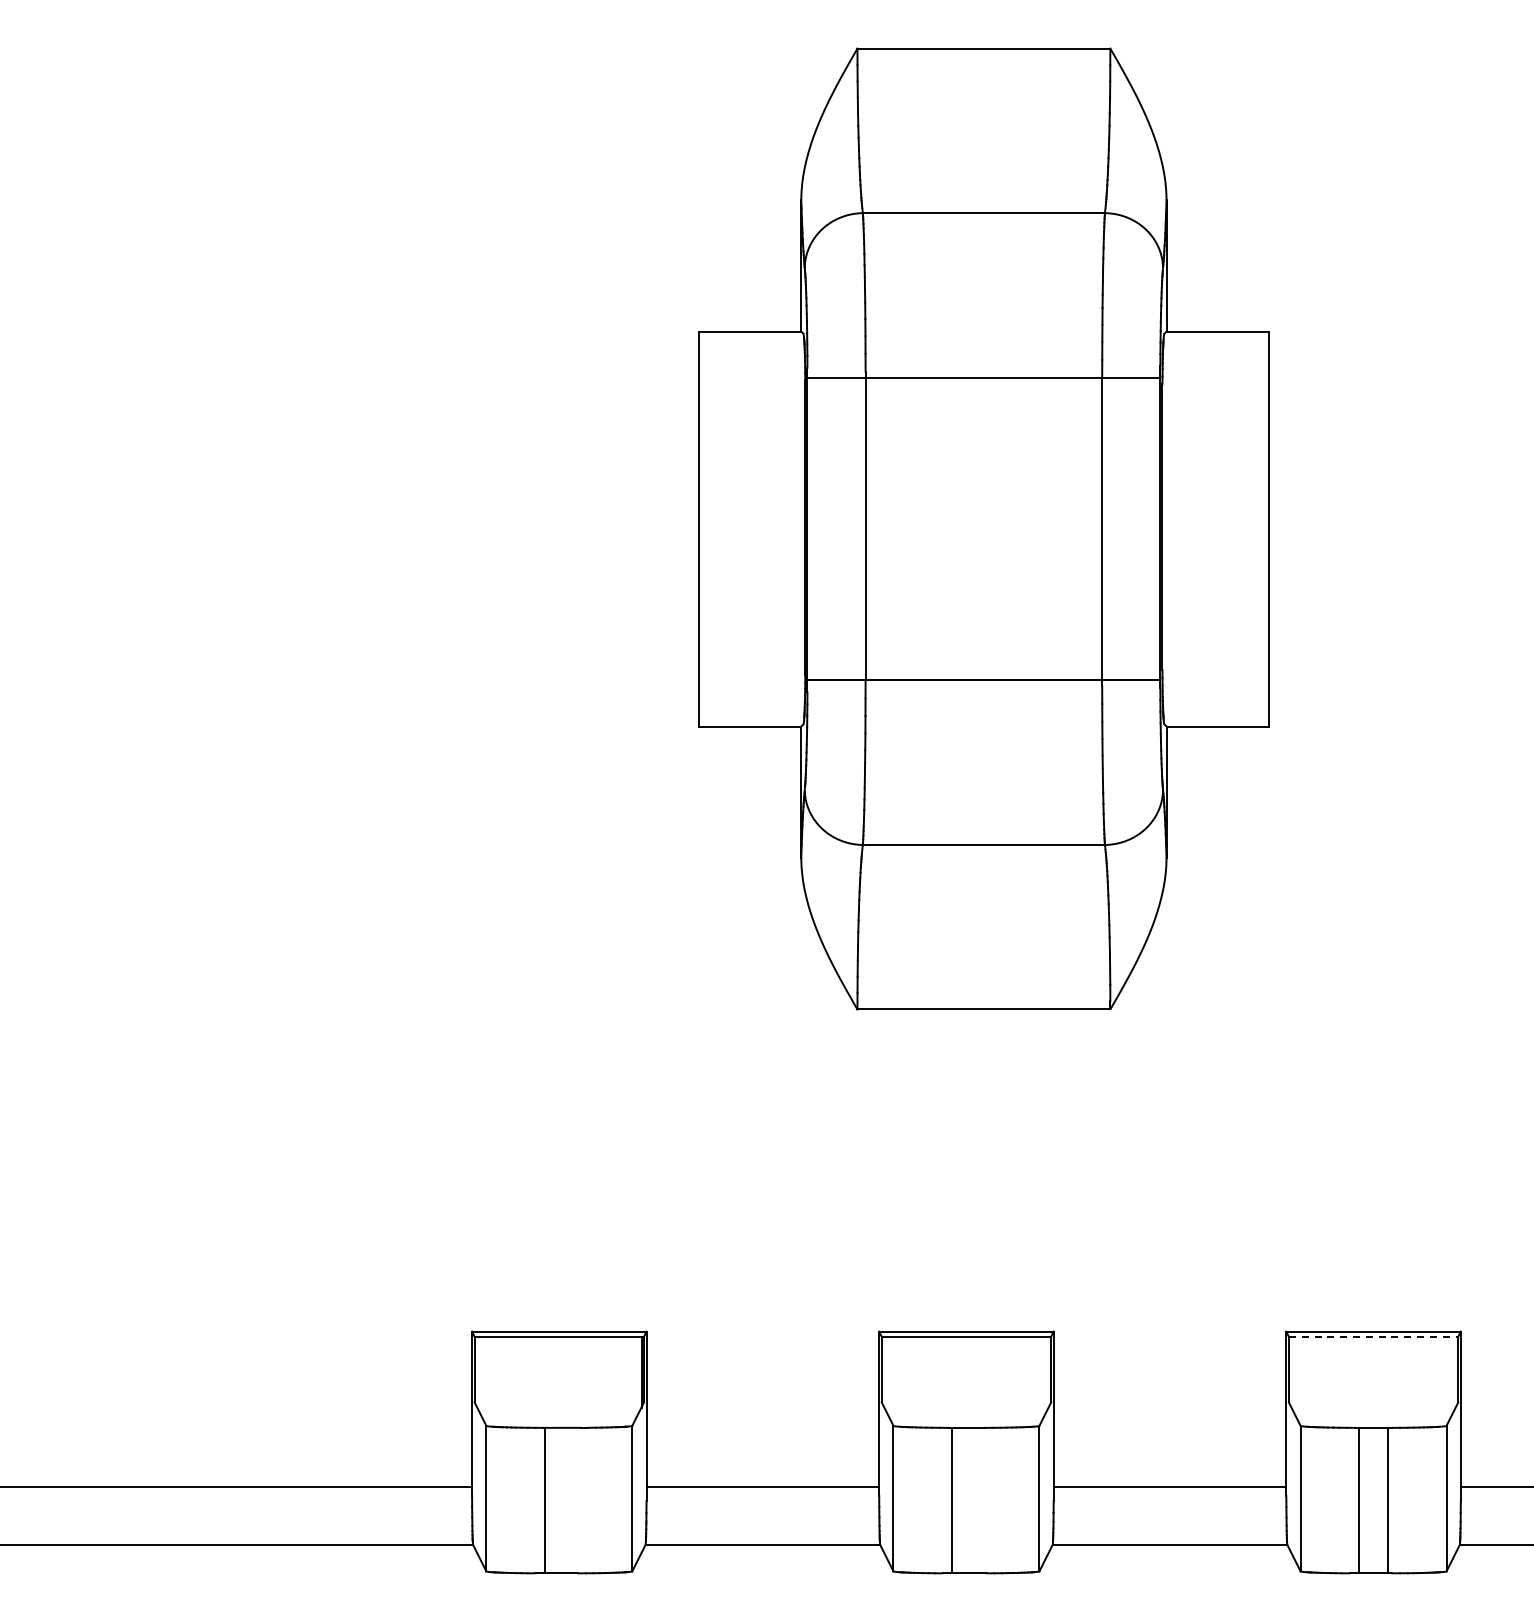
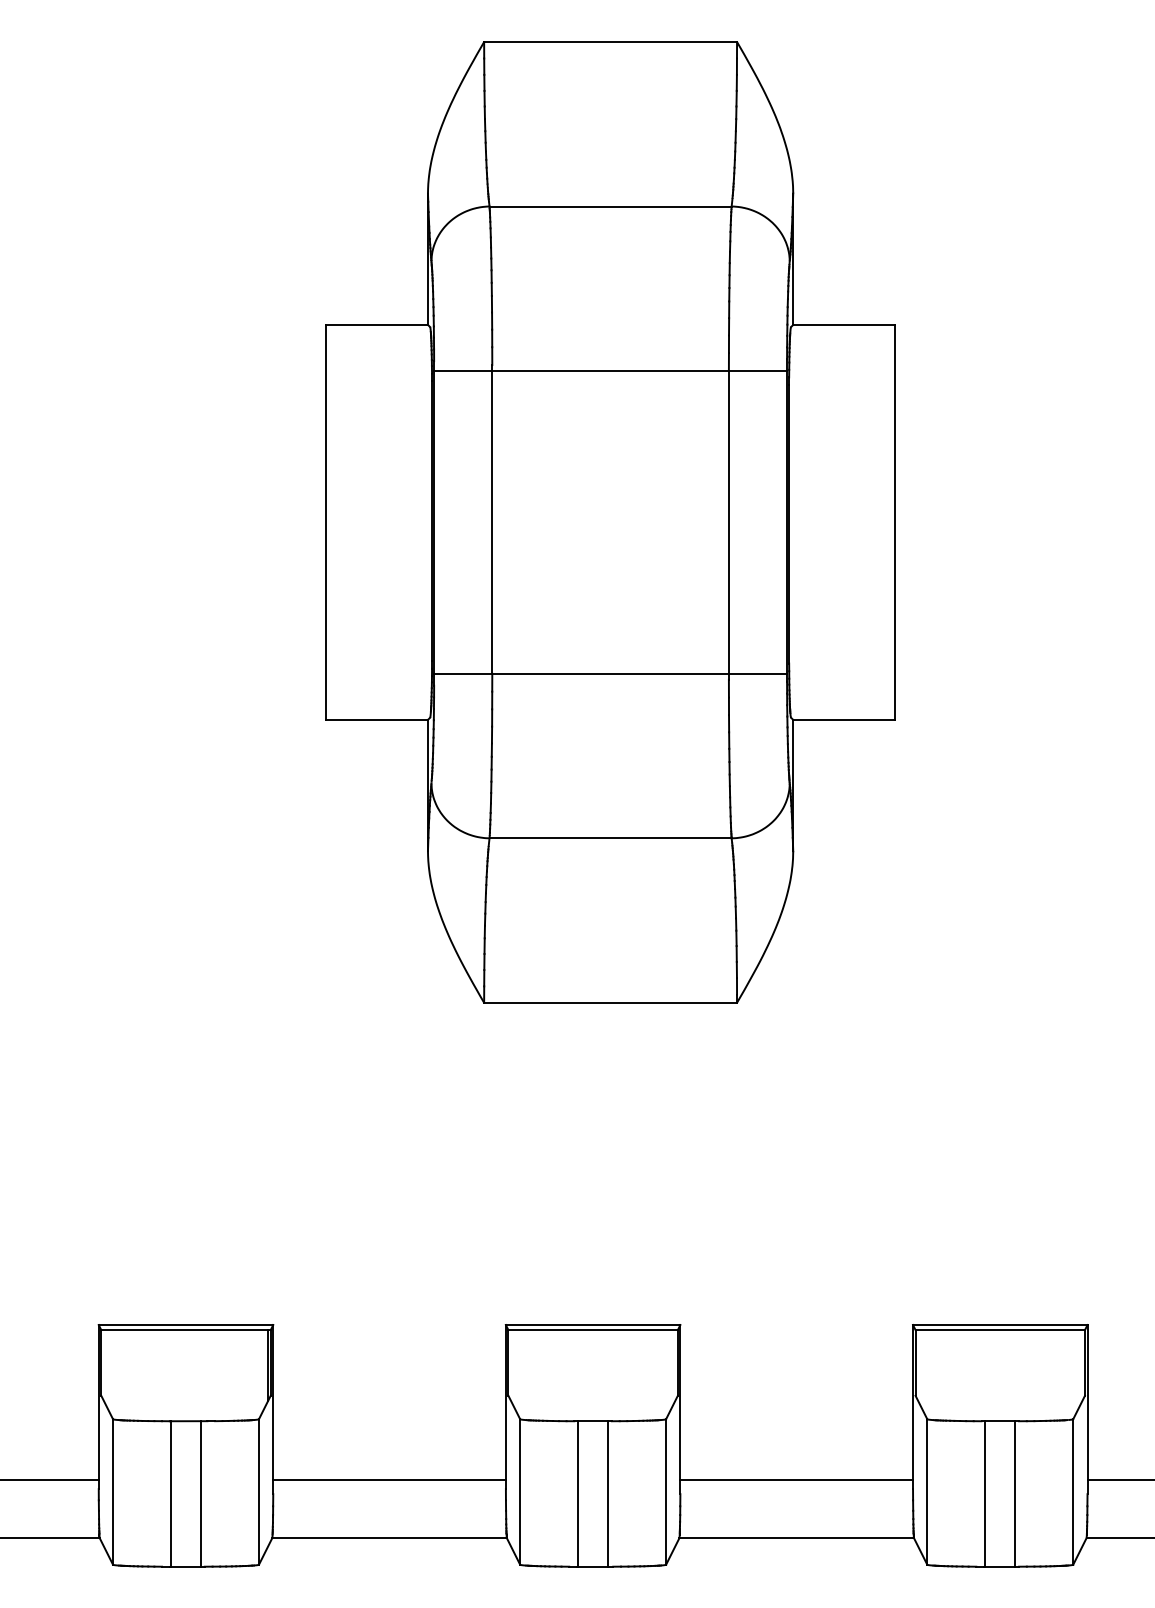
line: (1373, 1336) -> (1000, 1329), dashed -> solid
line: (574, 1500) -> (201, 1493), added
line: (981, 1500) -> (608, 1493), added

